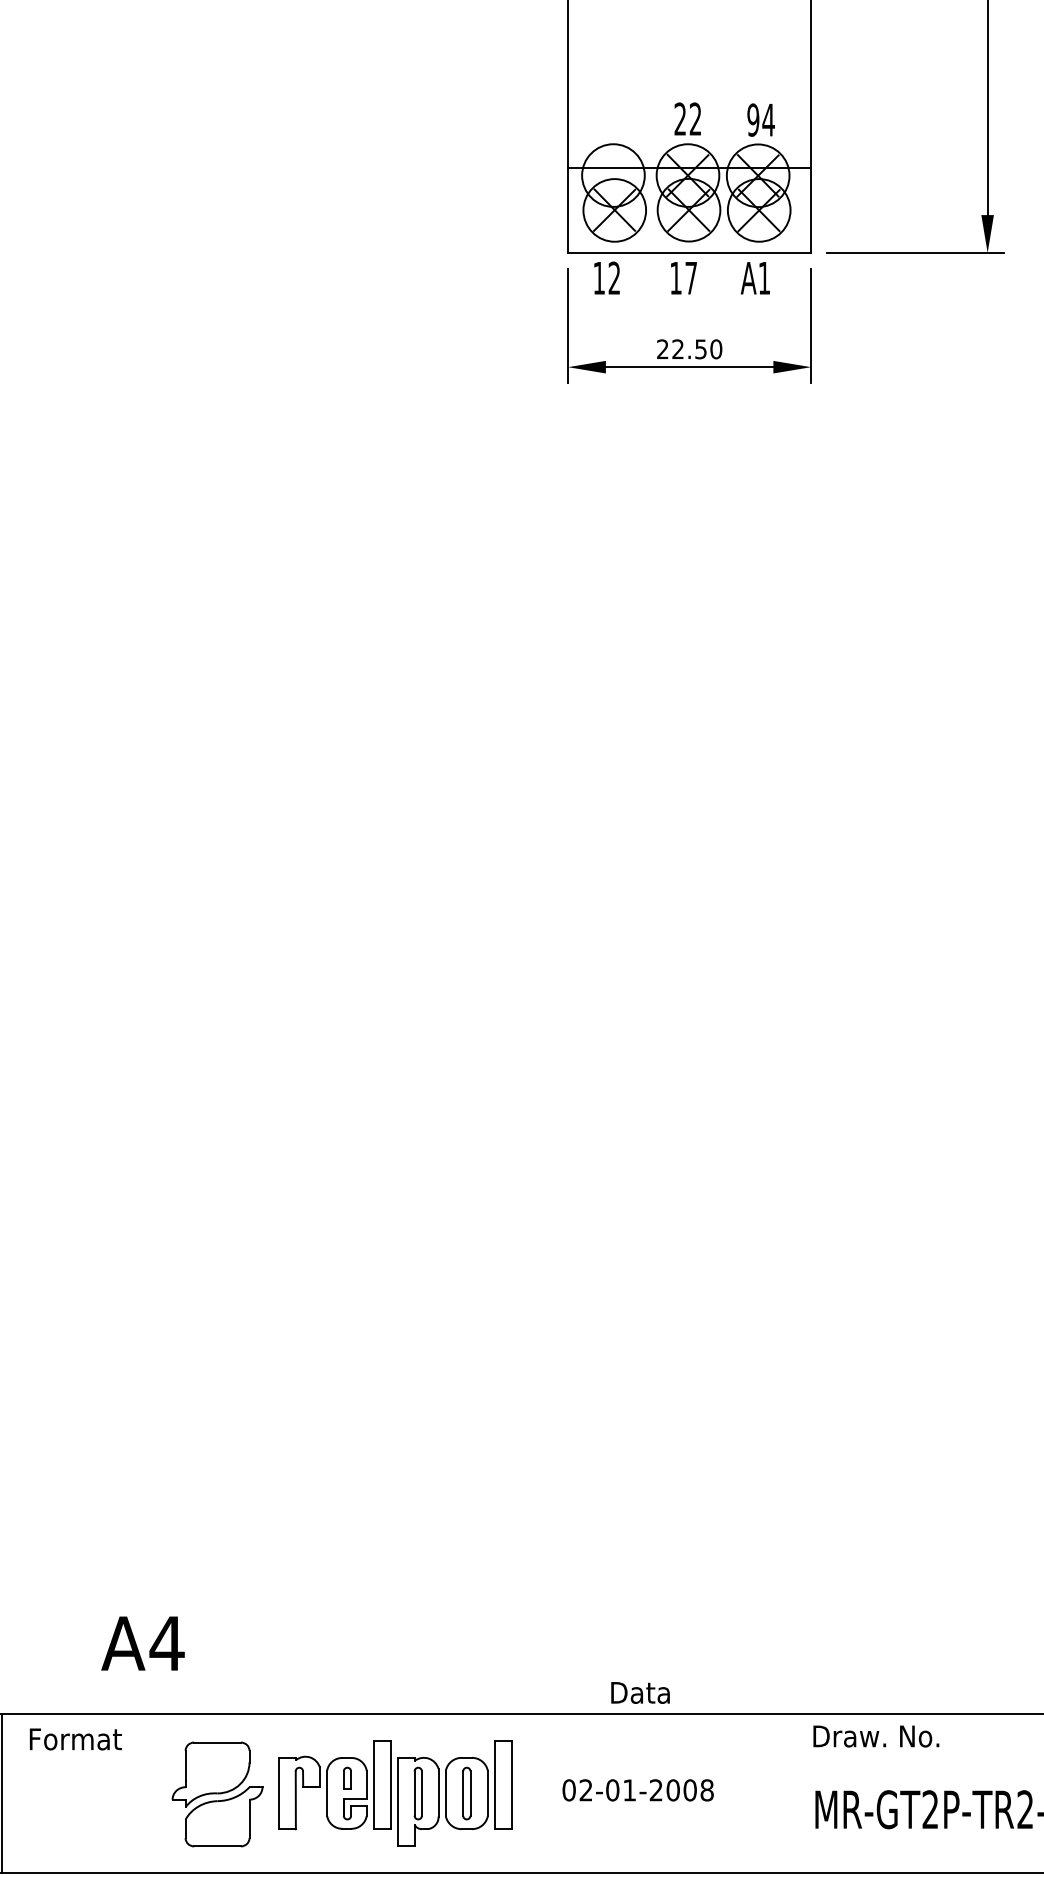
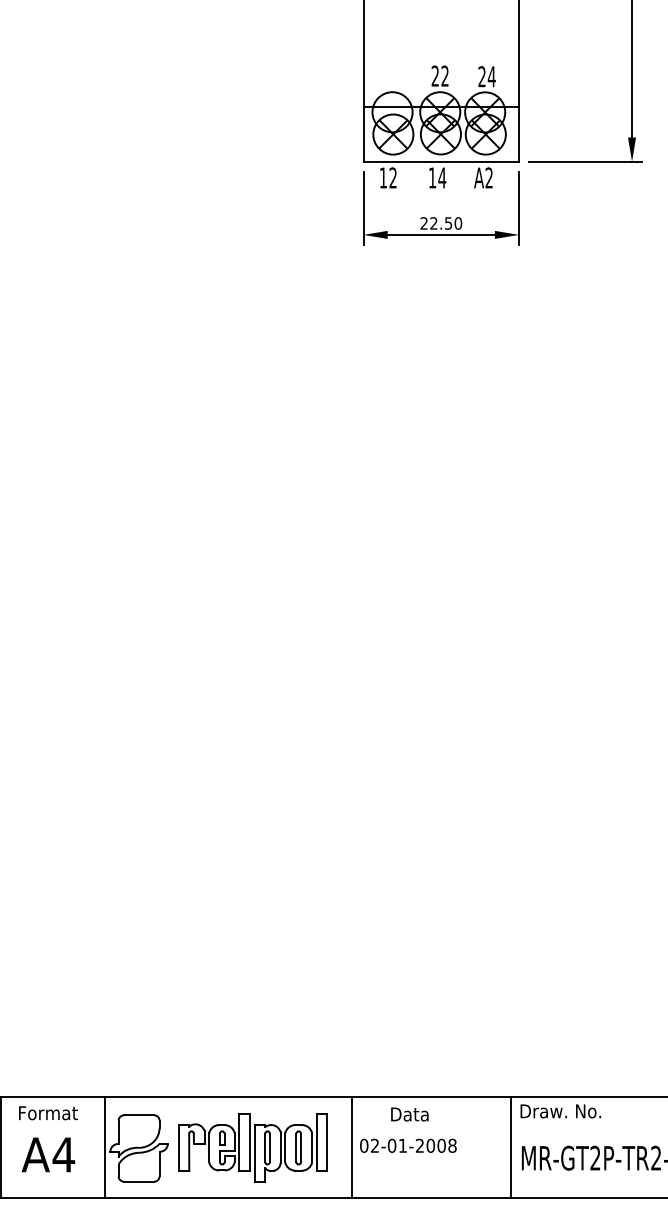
text: (752, 119) -> (481, 76), 94 -> 24
text: (691, 277) -> (442, 177), 17 -> 14
text: (763, 277) -> (488, 177), A1 -> A2
text: (143, 1642) -> (48, 1154), moved
text: (639, 1692) -> (409, 1114), moved
line: (163, 1792) -> (104, 1147), added
line: (550, 1792) -> (352, 1147), added
line: (797, 1792) -> (510, 1147), added

